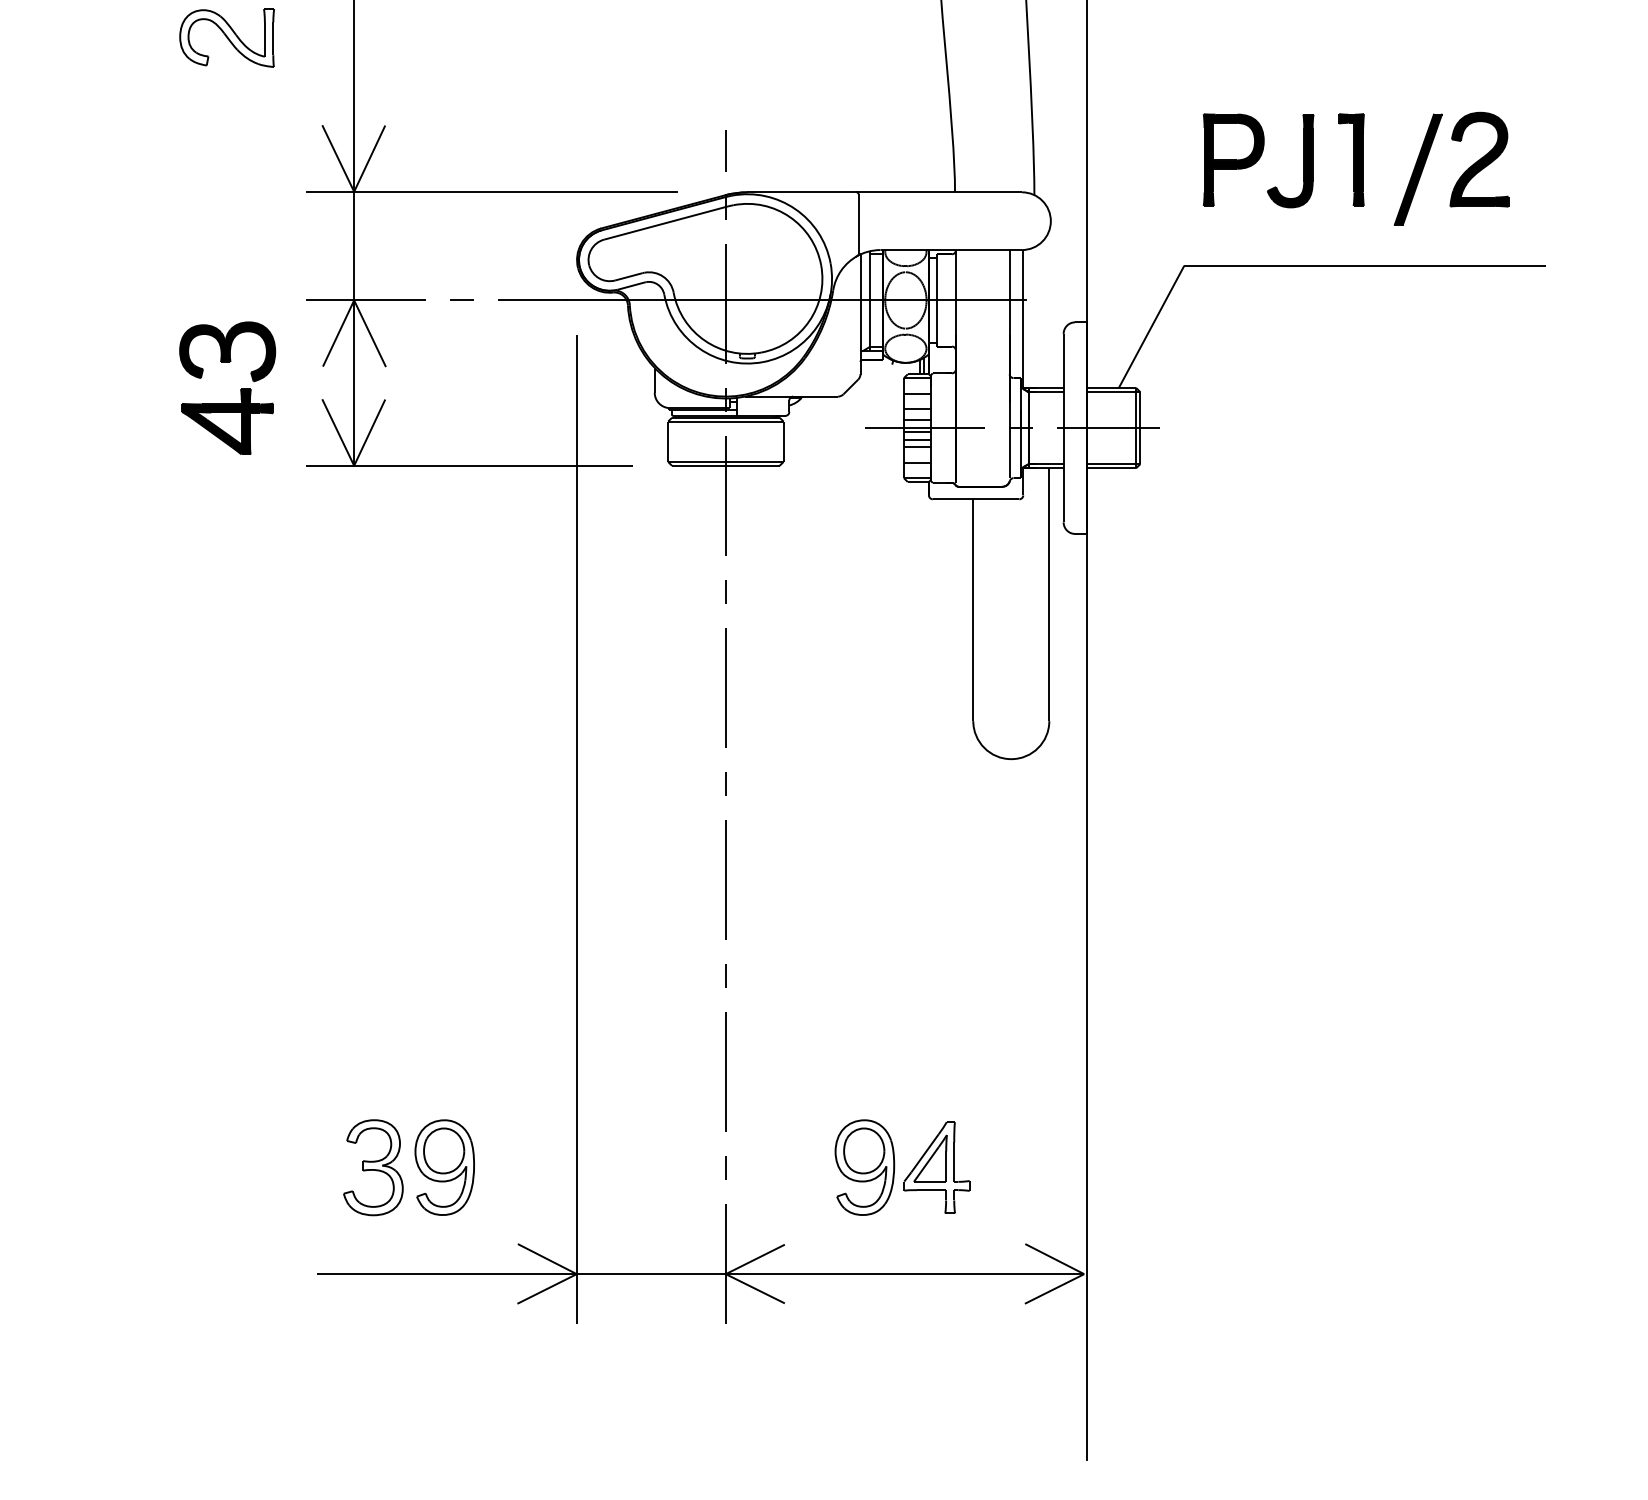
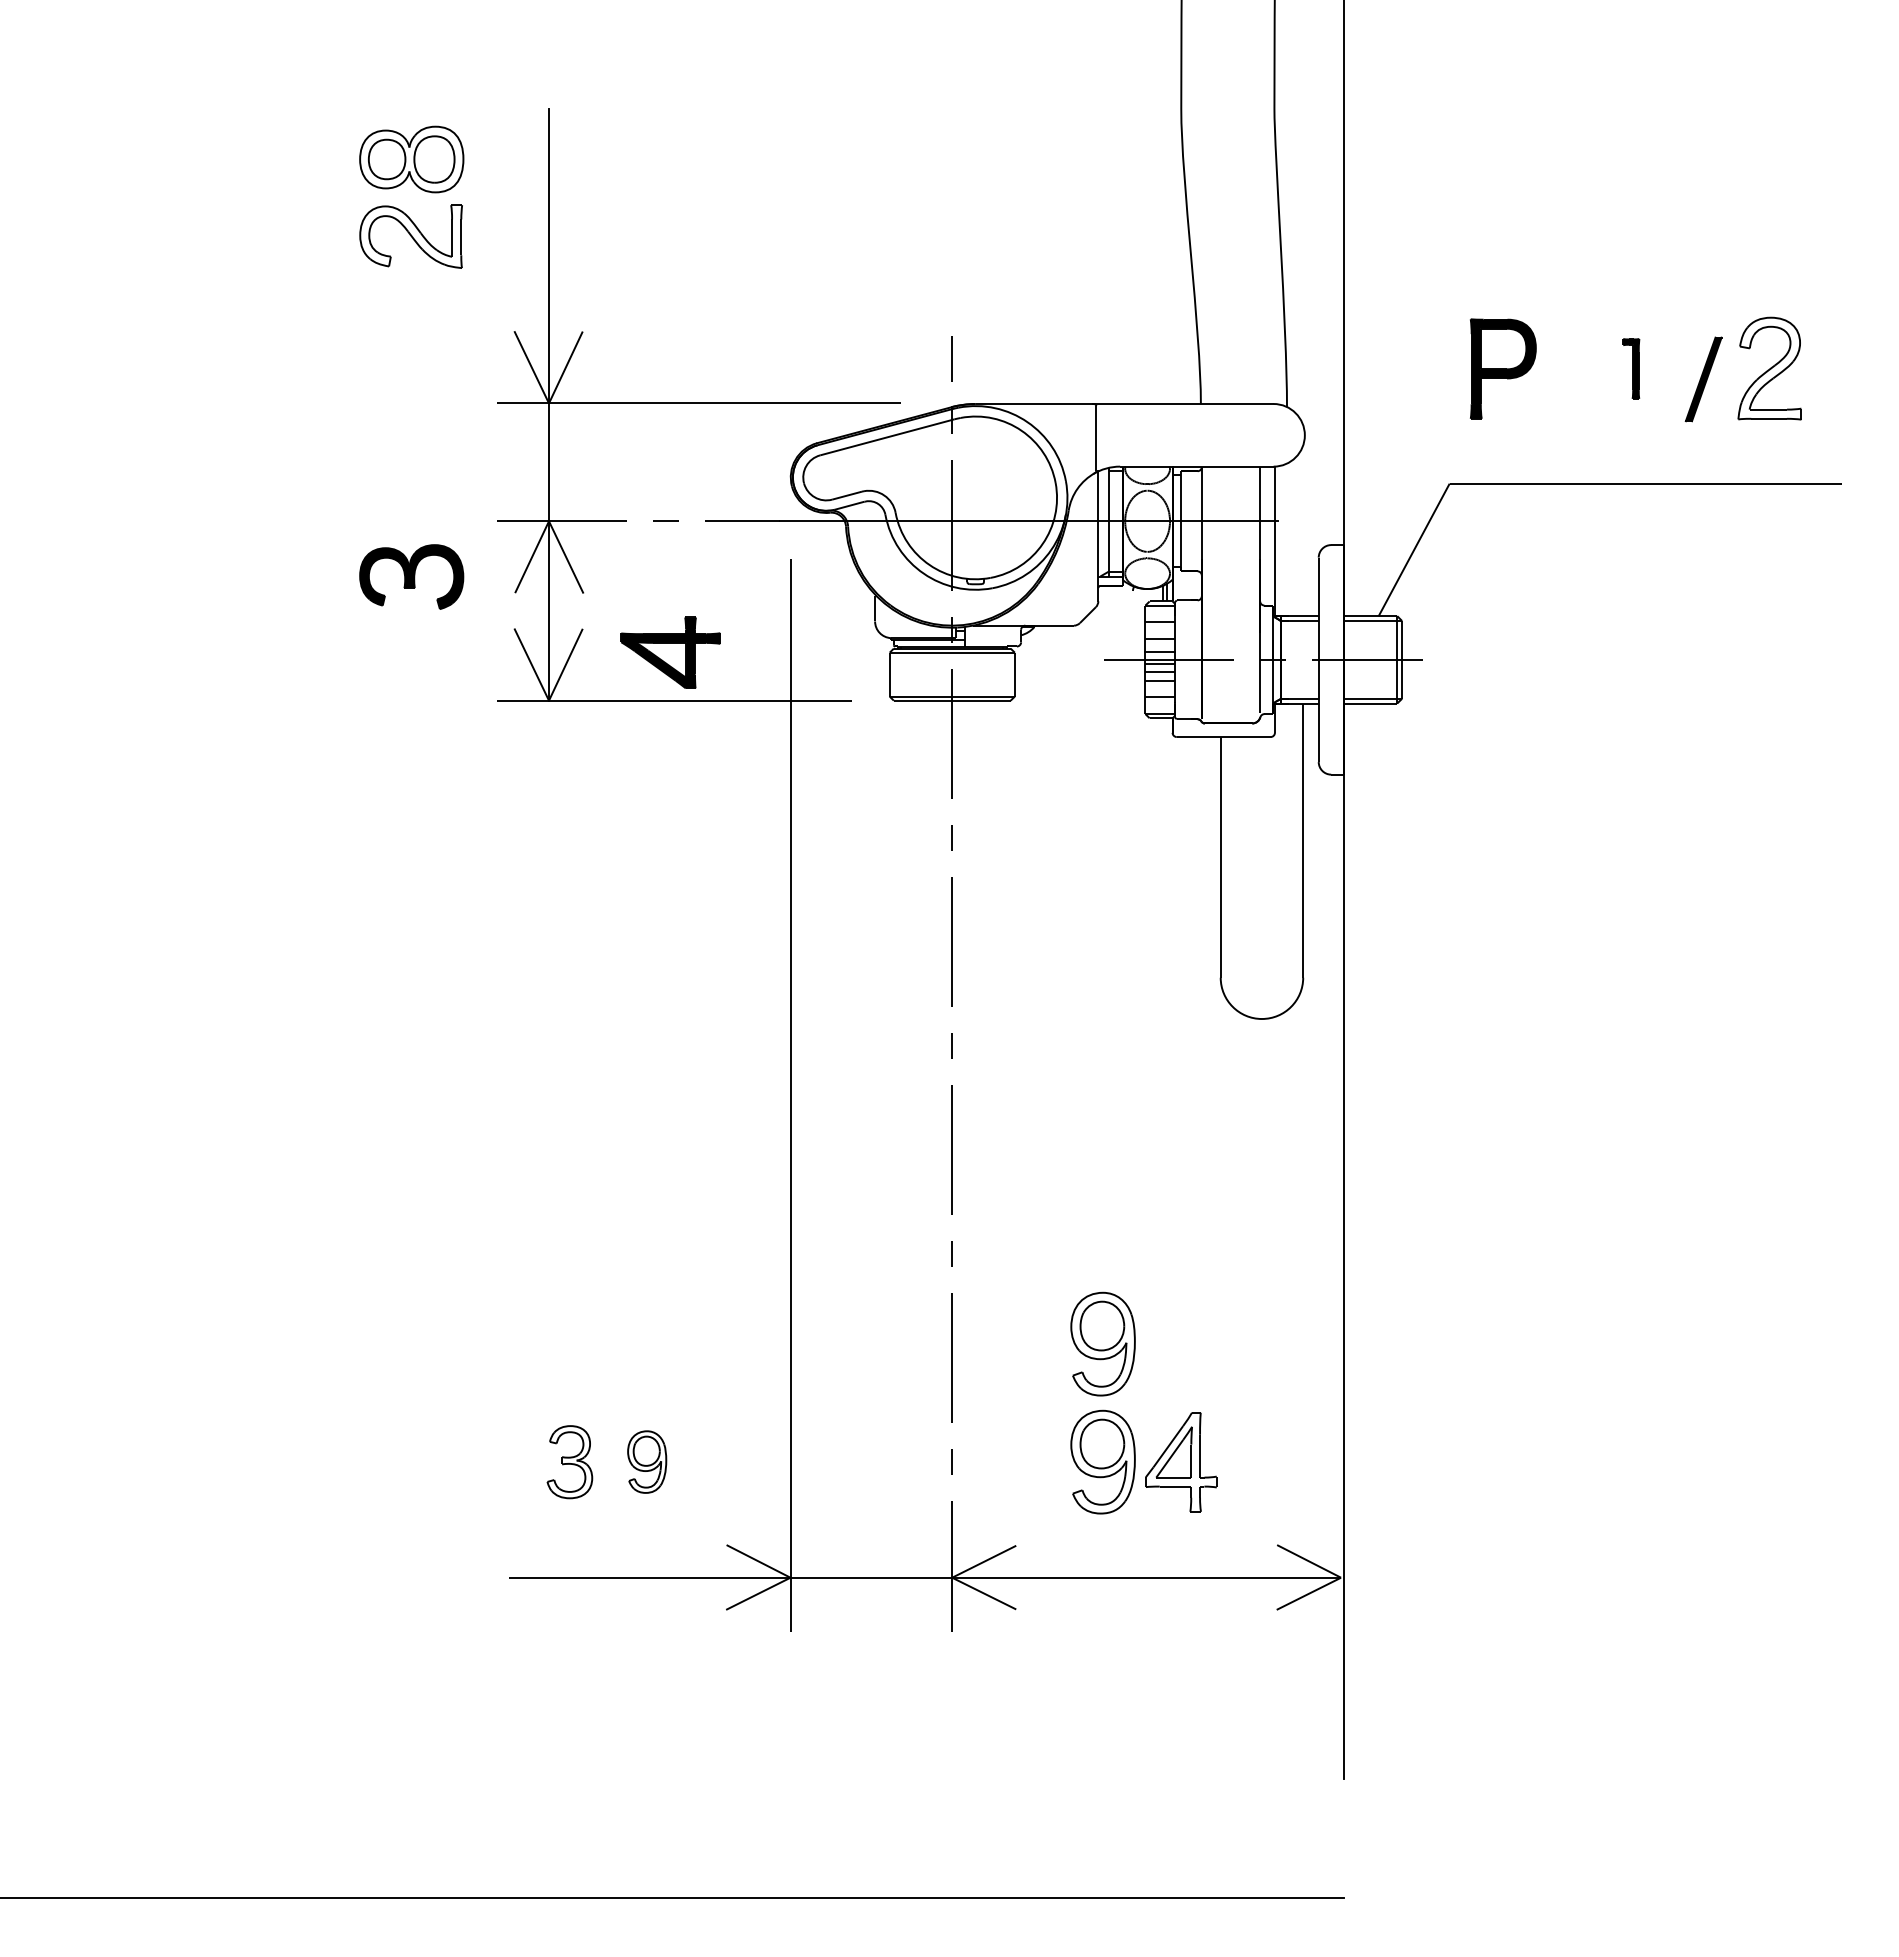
part: (1351, 159) -> (1631, 368), size x0.6
fill: (1479, 159) -> (1769, 368), removed
part: (1303, 161) -> (1579, 370), removed
part: (1418, 169) -> (1703, 379), size x0.7
part: (227, 421) -> (670, 652), moved
part: (864, 1058) -> (1102, 1343), added
part: (373, 1167) -> (569, 1461), size x0.7
part: (444, 1167) -> (646, 1461), size x0.6

